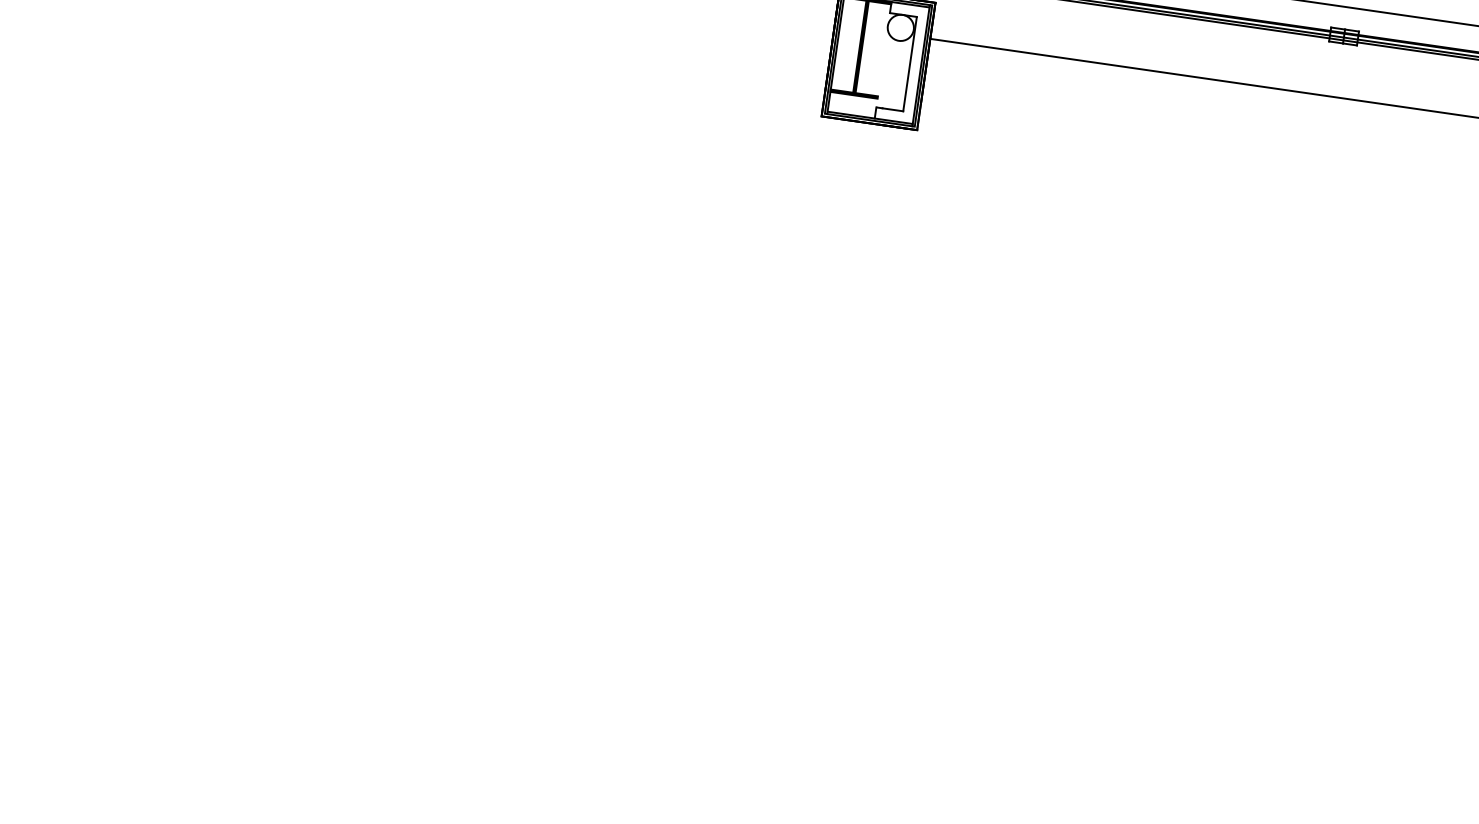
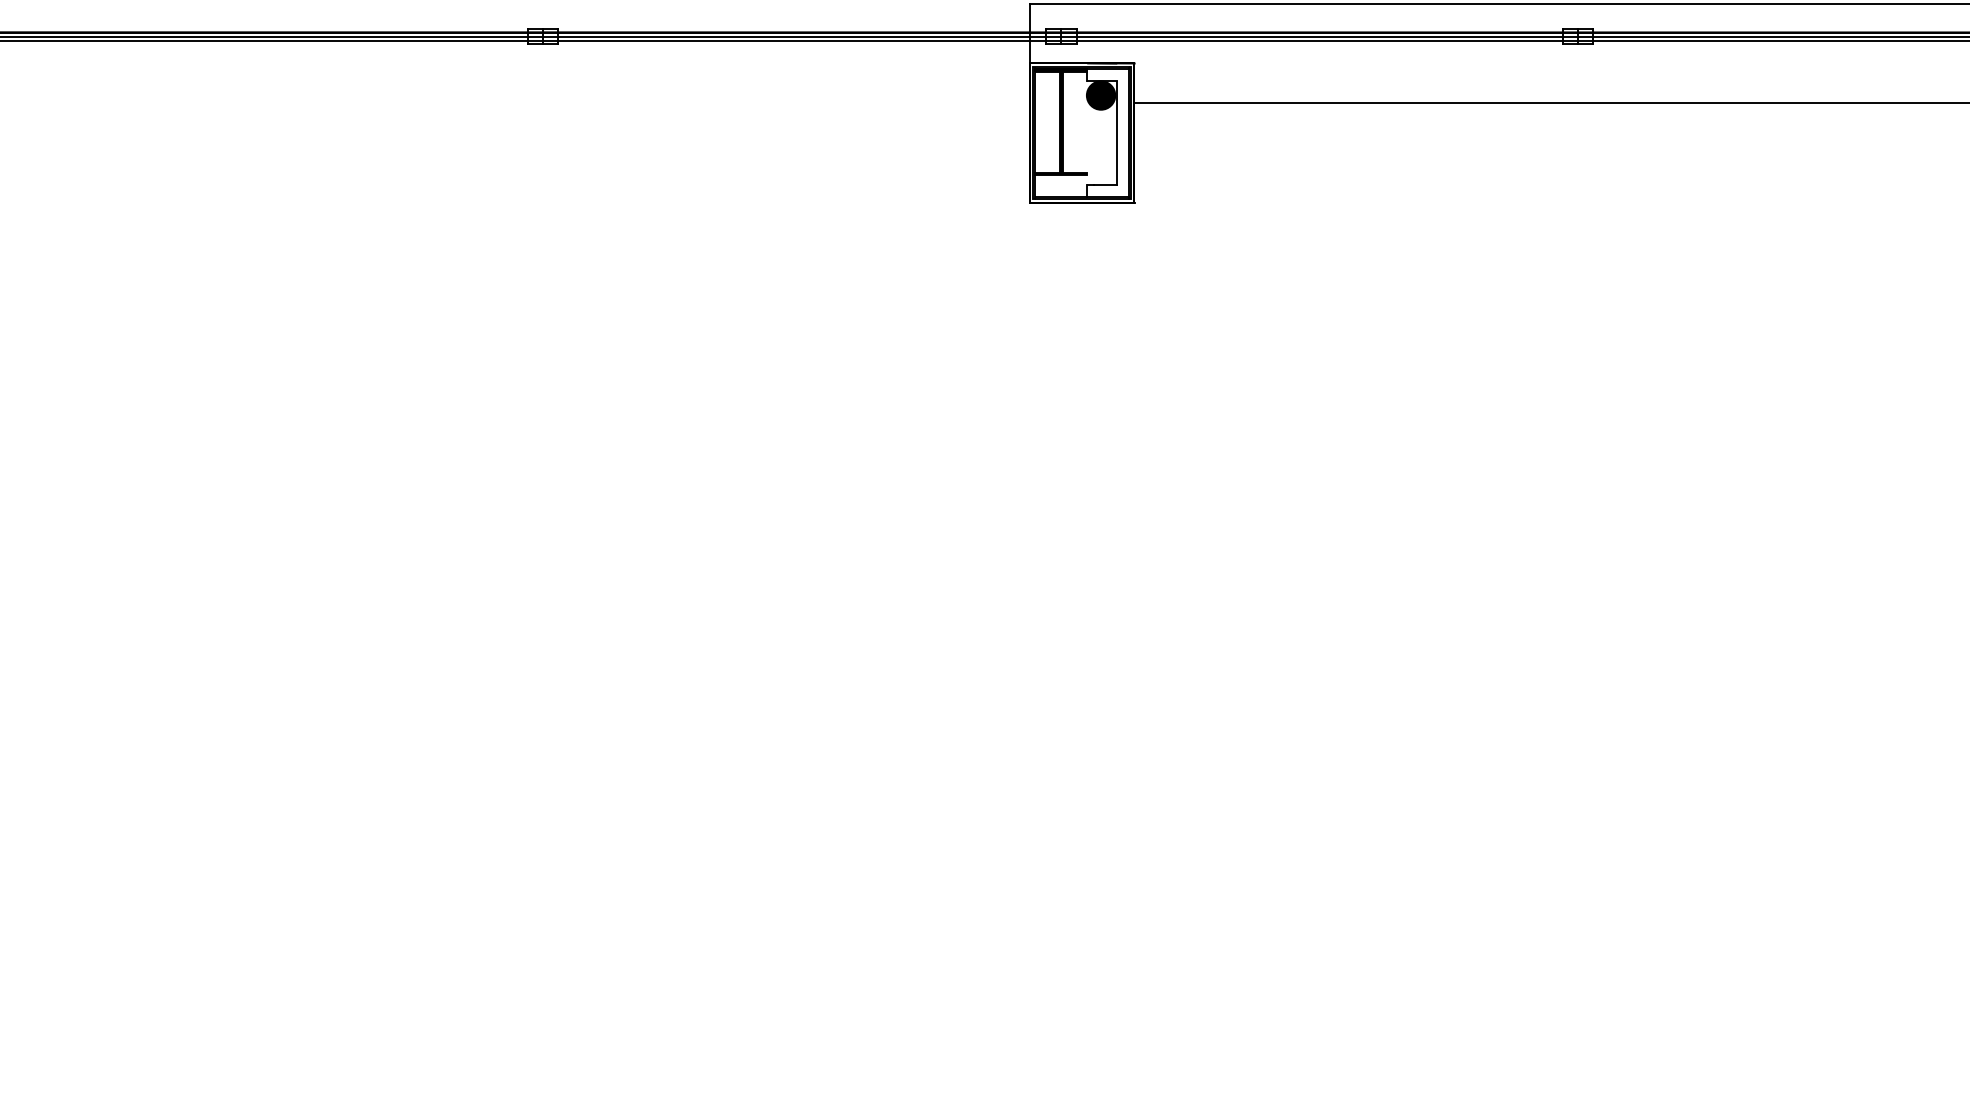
fill: (900, 27) -> (1100, 95), added

